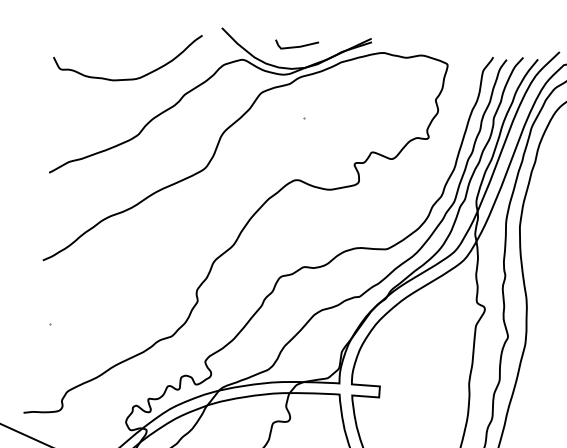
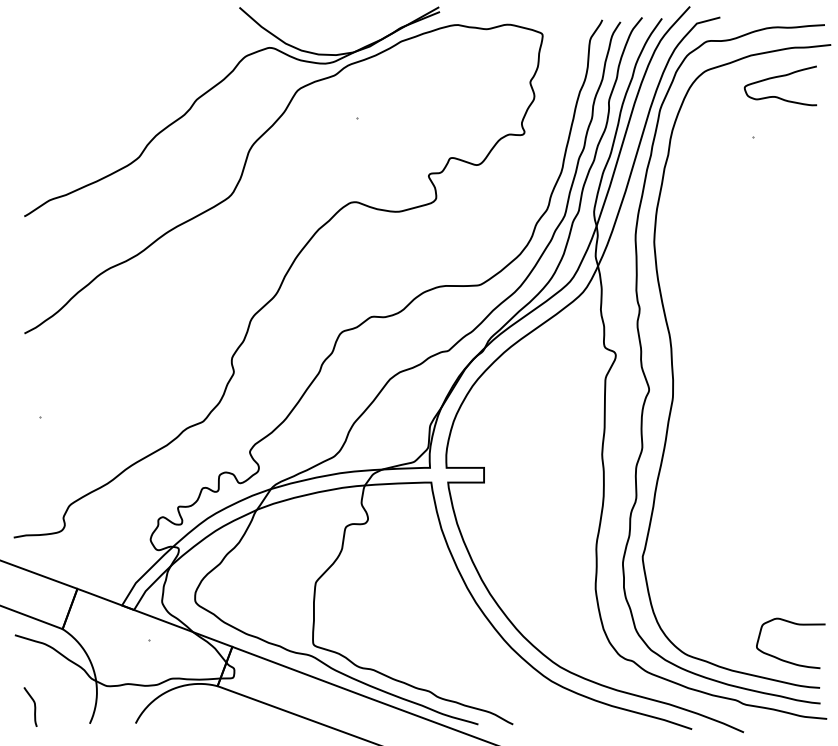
line: (296, 46) -> (340, 24), removed
curve: (125, 78) -> (116, 84), removed

